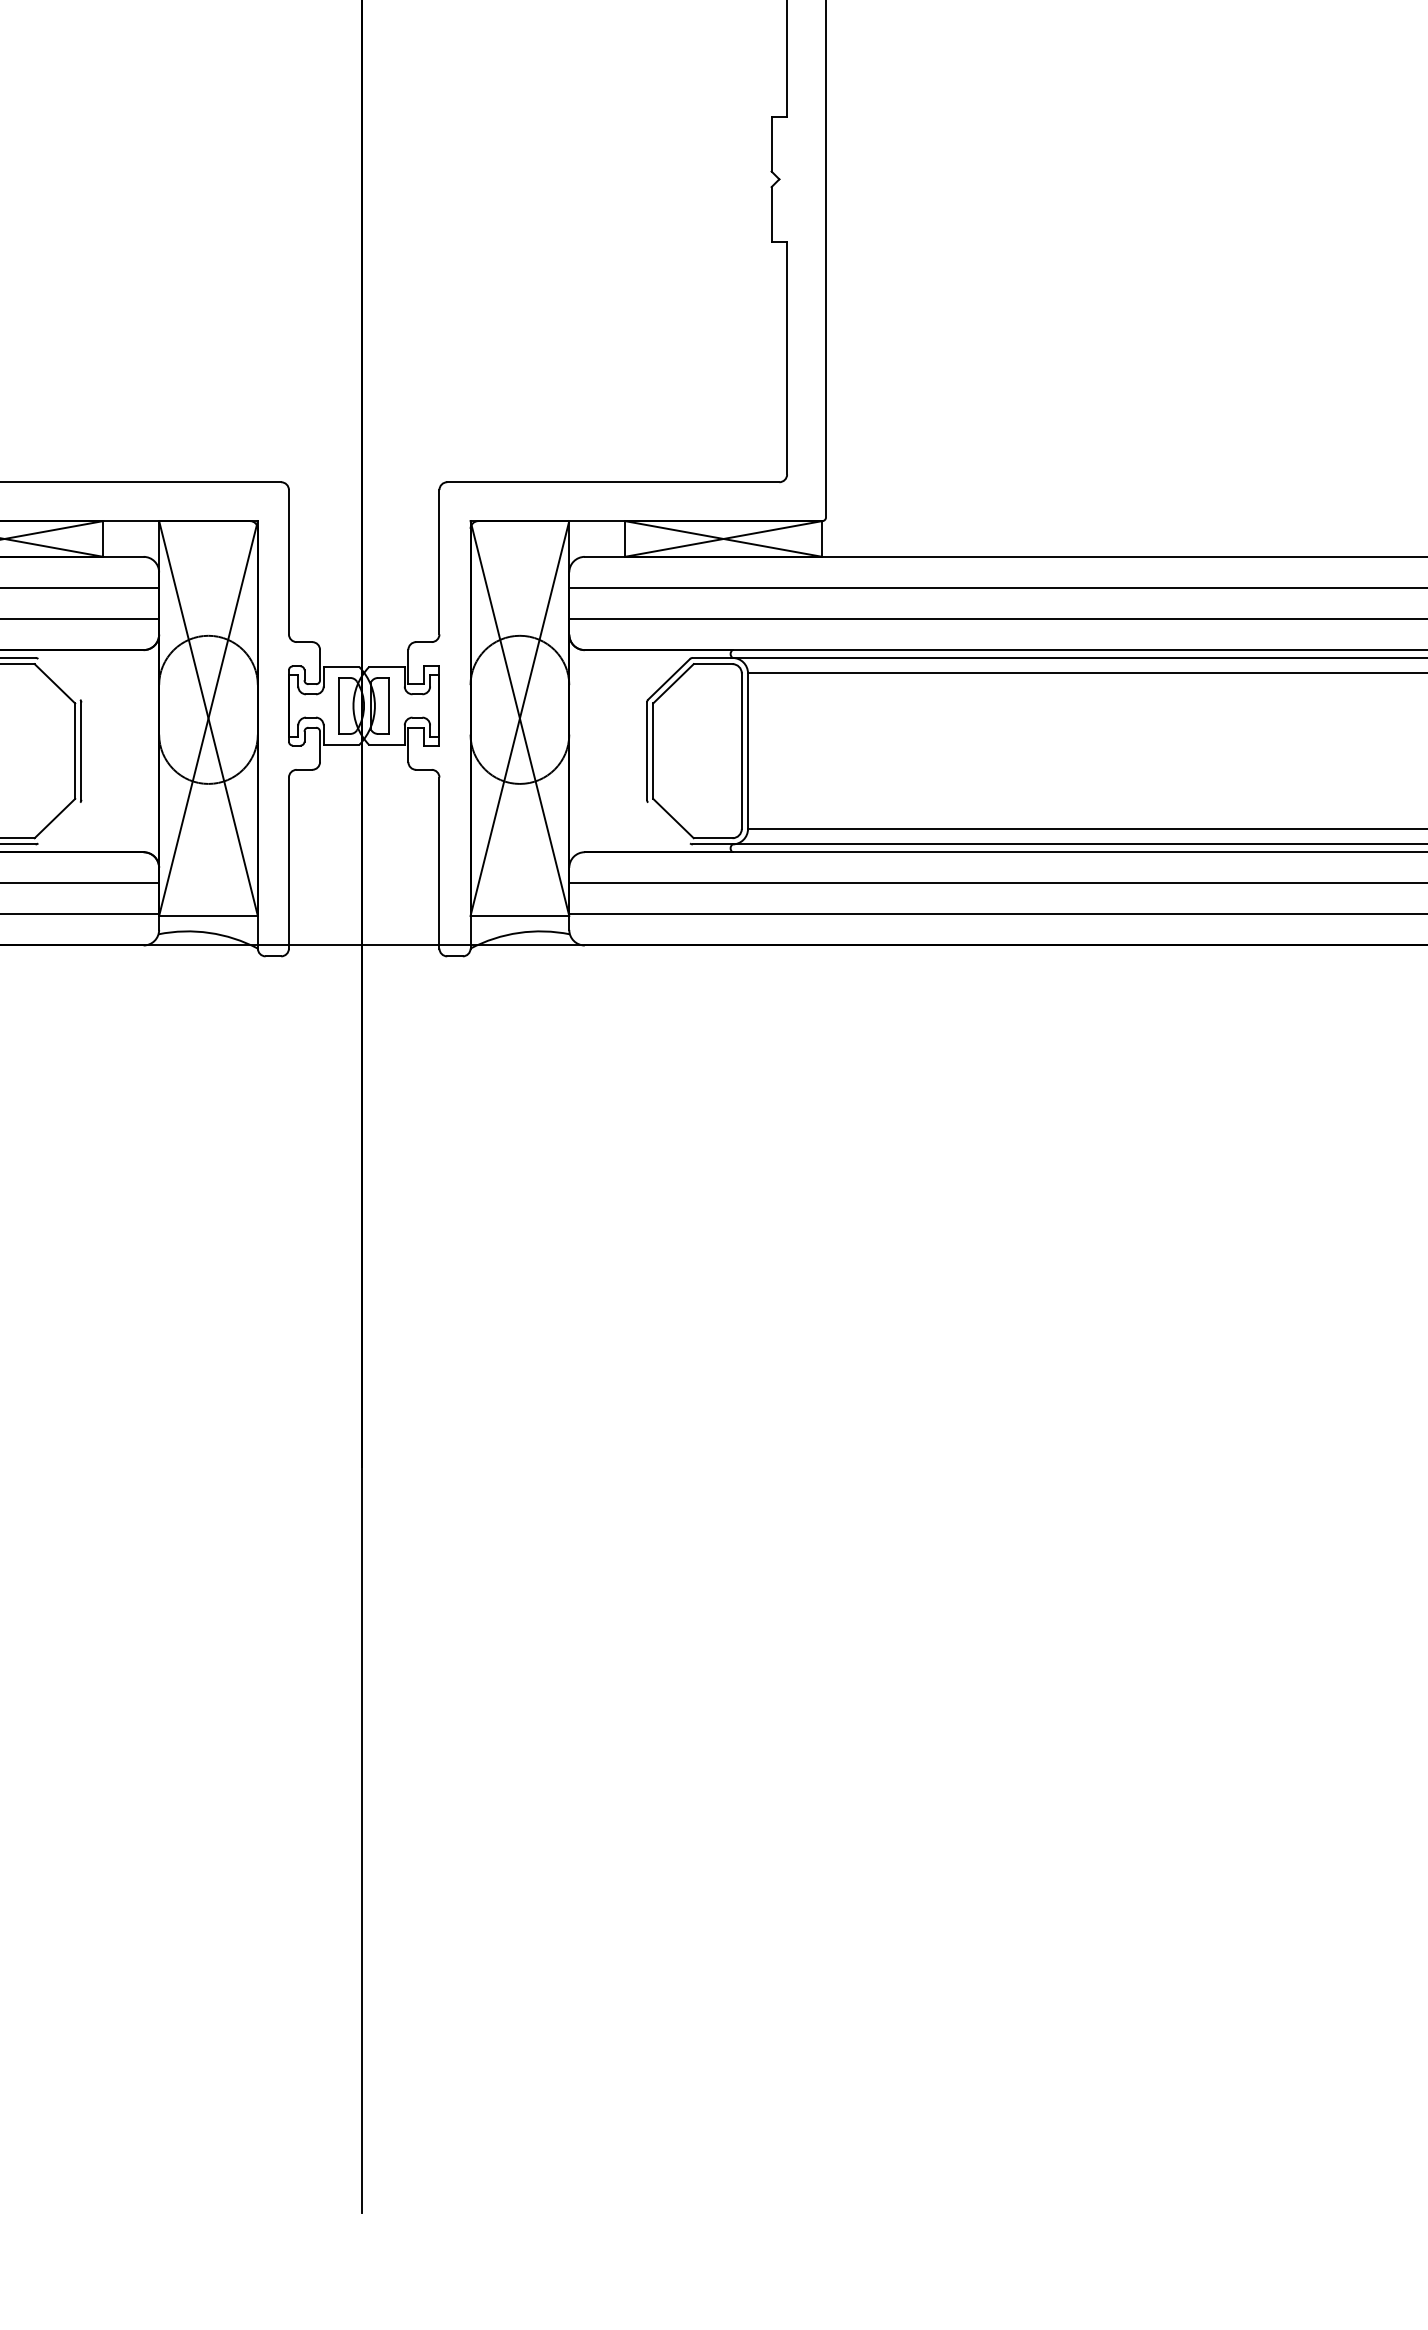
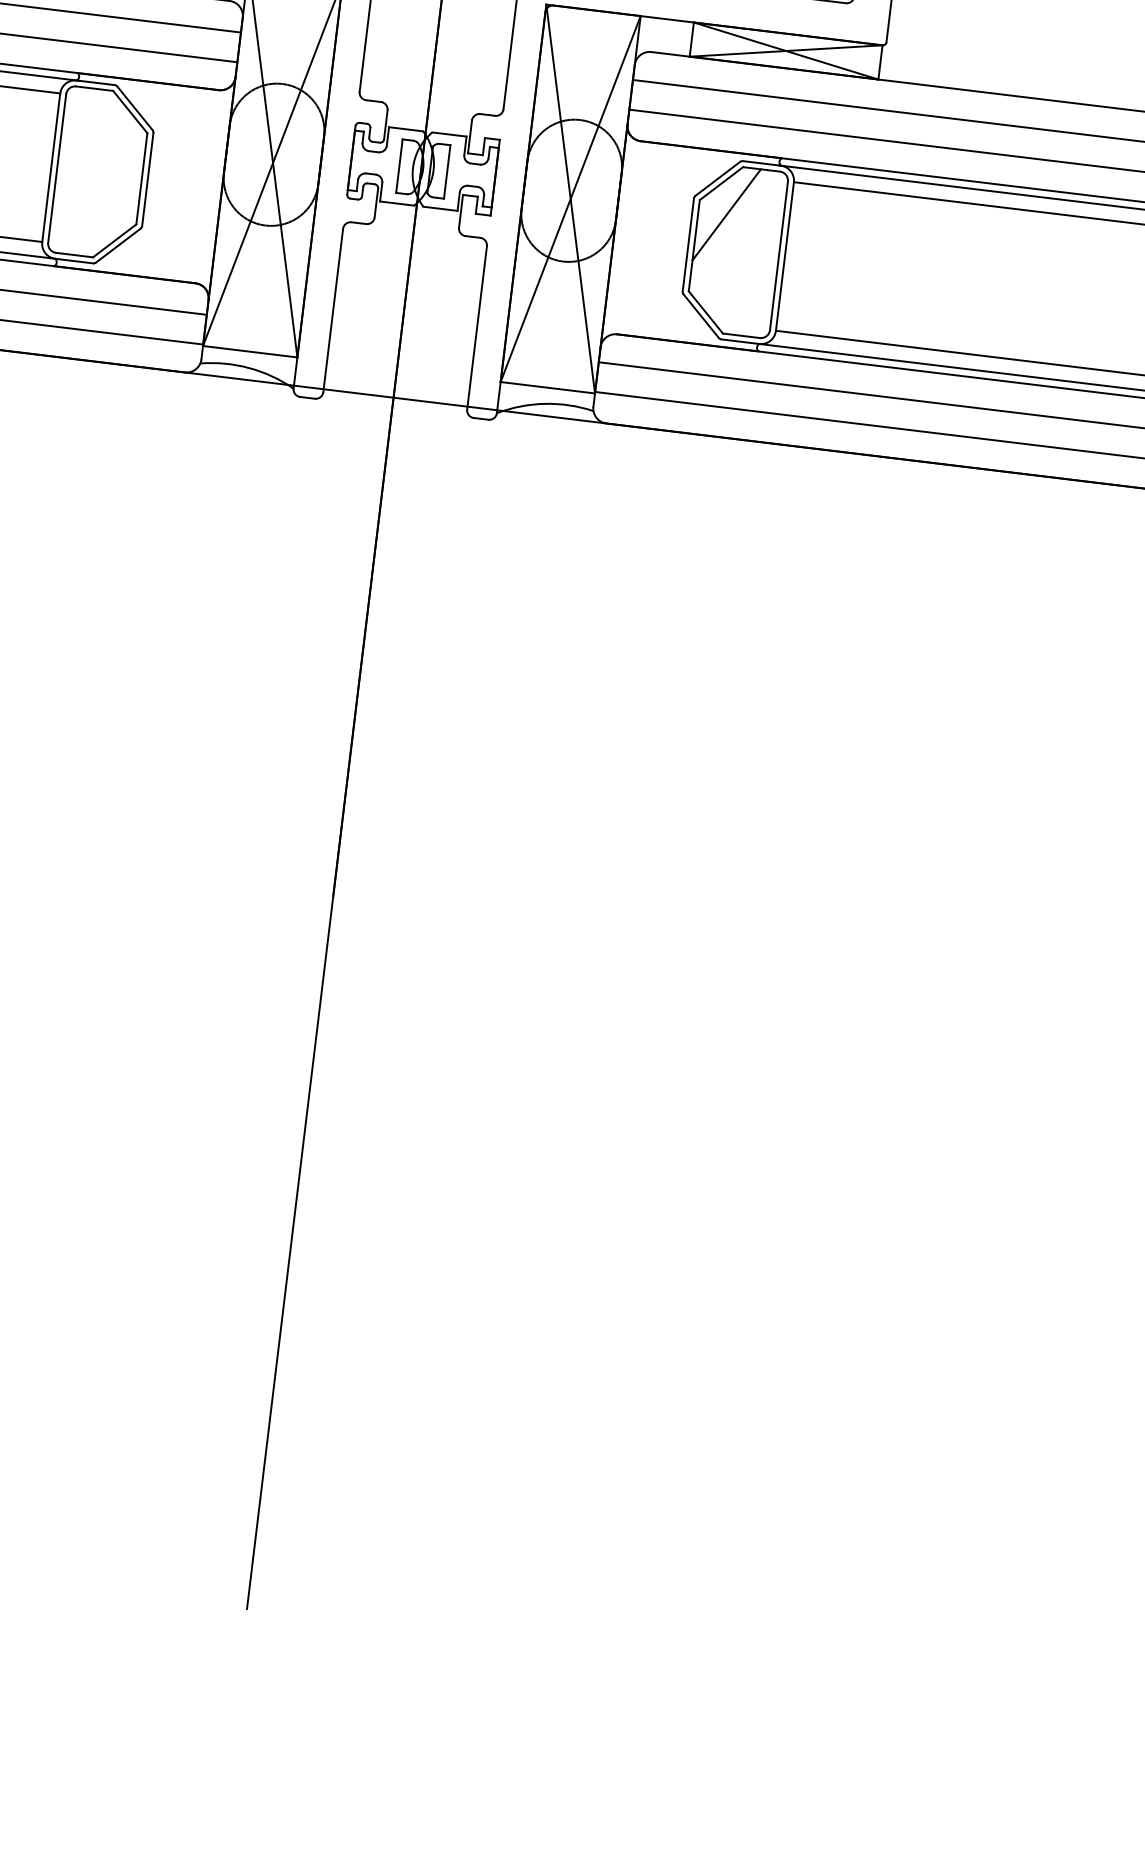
line: (59, 679) -> (135, 108), added
line: (682, 715) -> (726, 214), added
line: (59, 822) -> (118, 245), added
line: (669, 822) -> (701, 315), added

